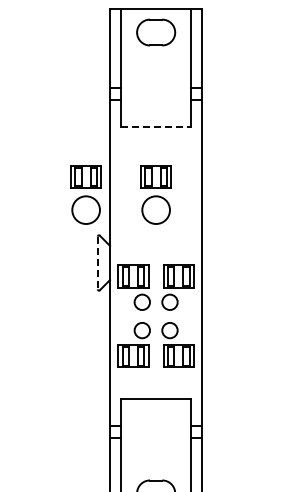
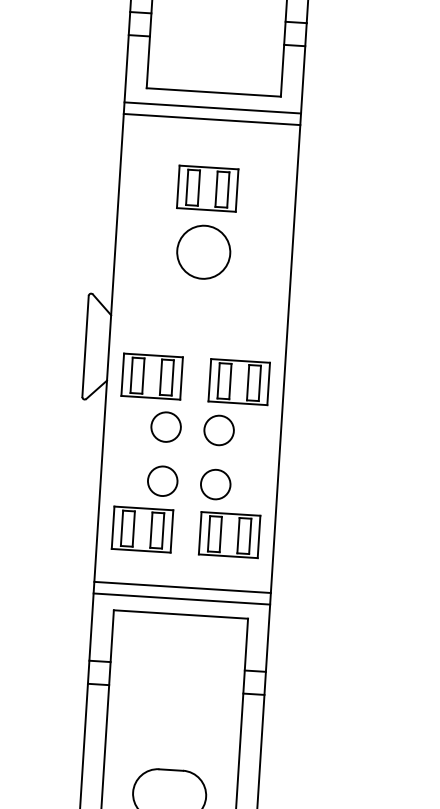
line: (156, 126) -> (214, 92), dashed -> solid
line: (156, 134) -> (213, 107), added
line: (156, 140) -> (212, 118), added
part: (85, 194) -> (70, 213), removed
line: (97, 263) -> (84, 347), dashed -> solid
line: (156, 385) -> (183, 588), added
line: (156, 391) -> (182, 599), added

